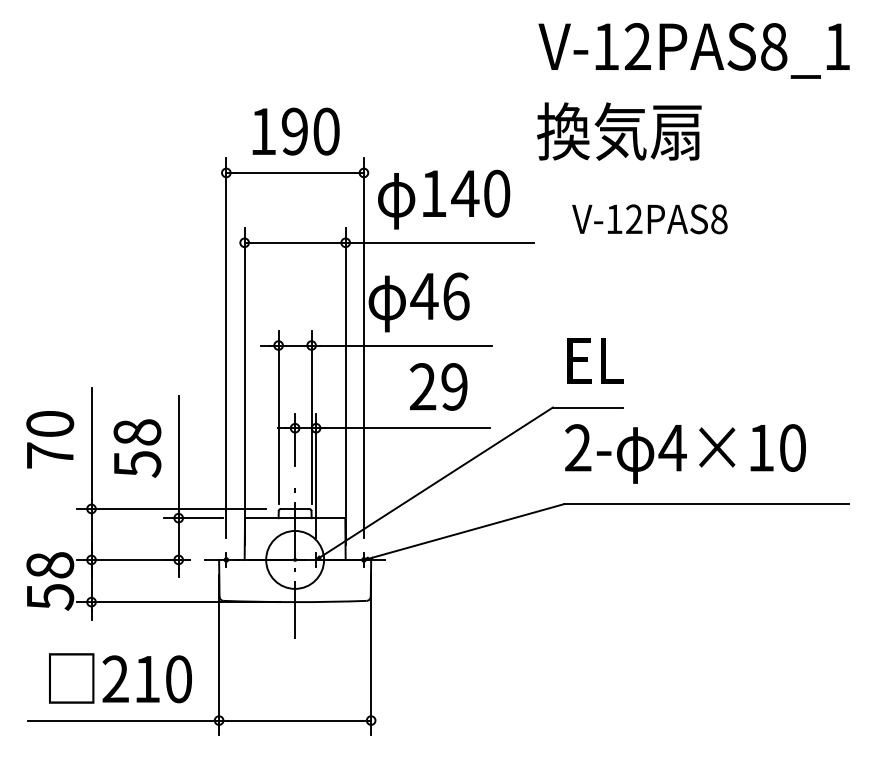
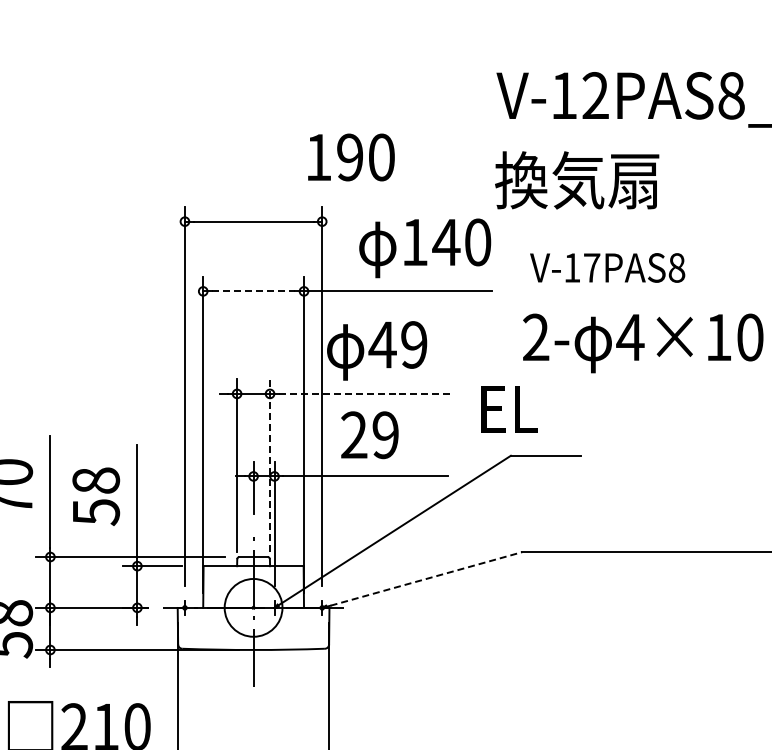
text: (295, 131) -> (350, 157), moved
text: (444, 199) -> (425, 248), moved
text: (634, 218) -> (592, 267), V-12PAS8 -> V-17PAS8
line: (295, 242) -> (253, 291), solid -> dashed
text: (456, 296) -> (414, 344), 46 -> 49
line: (405, 345) -> (363, 393), solid -> dashed
text: (595, 360) -> (509, 408), moved
text: (438, 386) -> (369, 434), moved
line: (311, 416) -> (269, 464), solid -> dashed
text: (685, 453) -> (643, 342), moved
line: (468, 530) -> (426, 578), solid -> dashed

